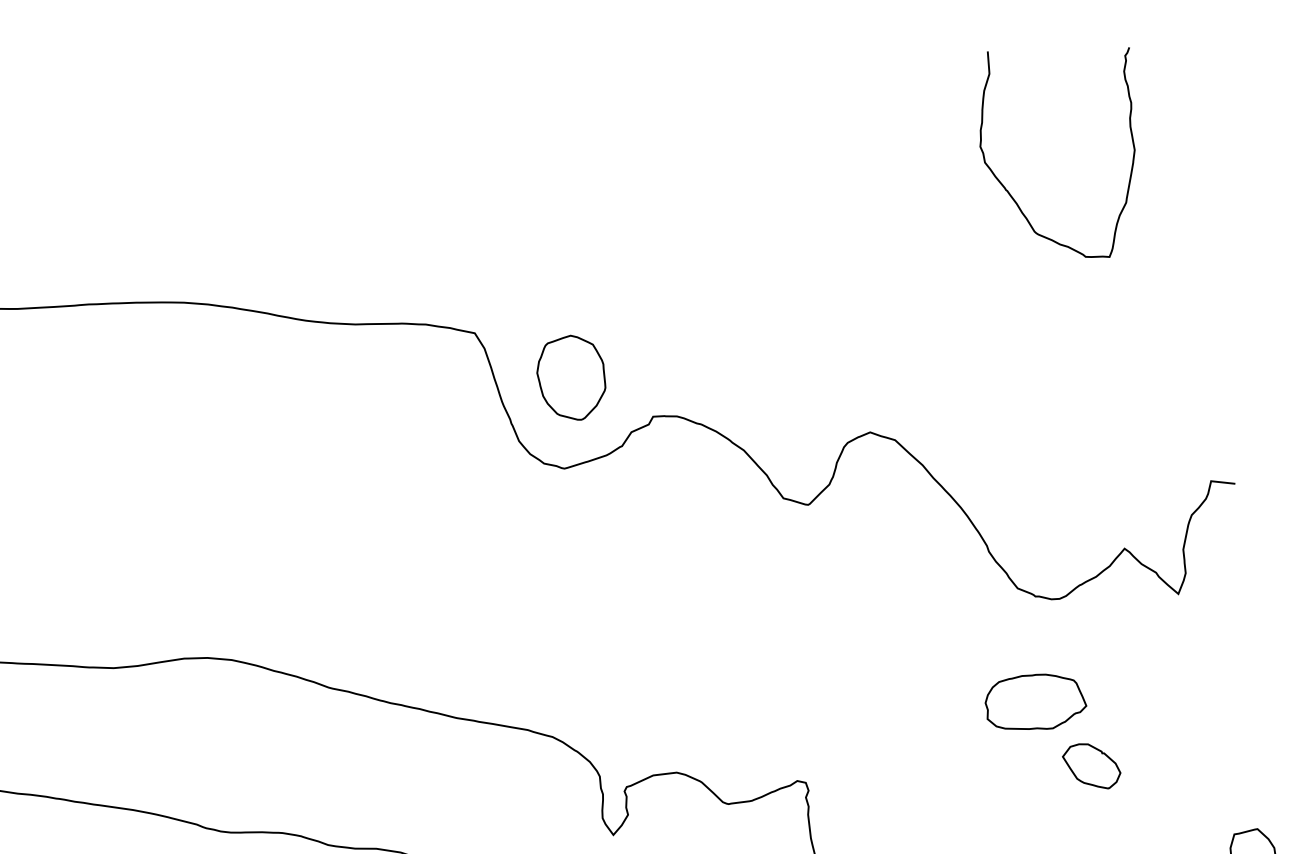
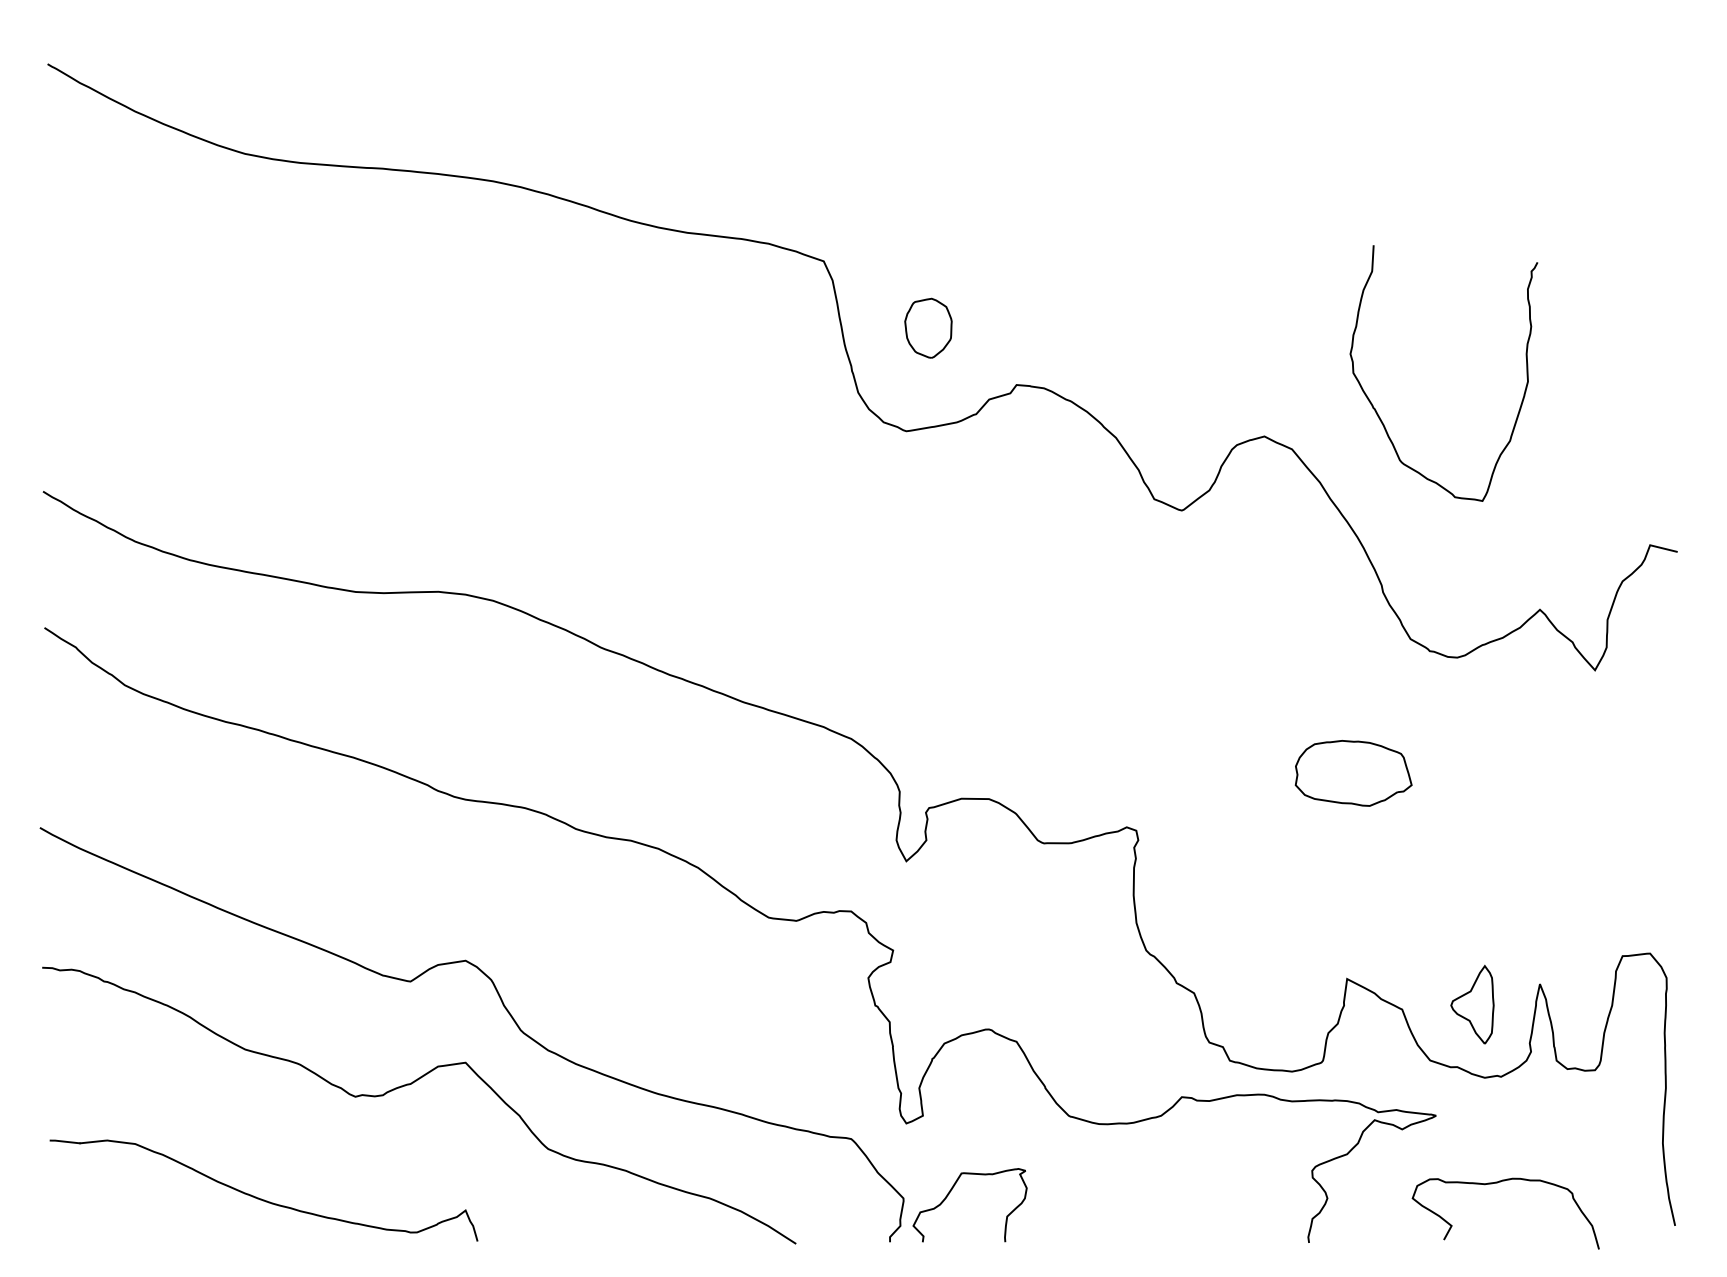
curve: (1007, 190) -> (1375, 408), moved
part: (571, 378) -> (928, 328), size x0.6
part: (1035, 702) -> (1353, 773), moved
part: (1091, 766) -> (1468, 855), removed

